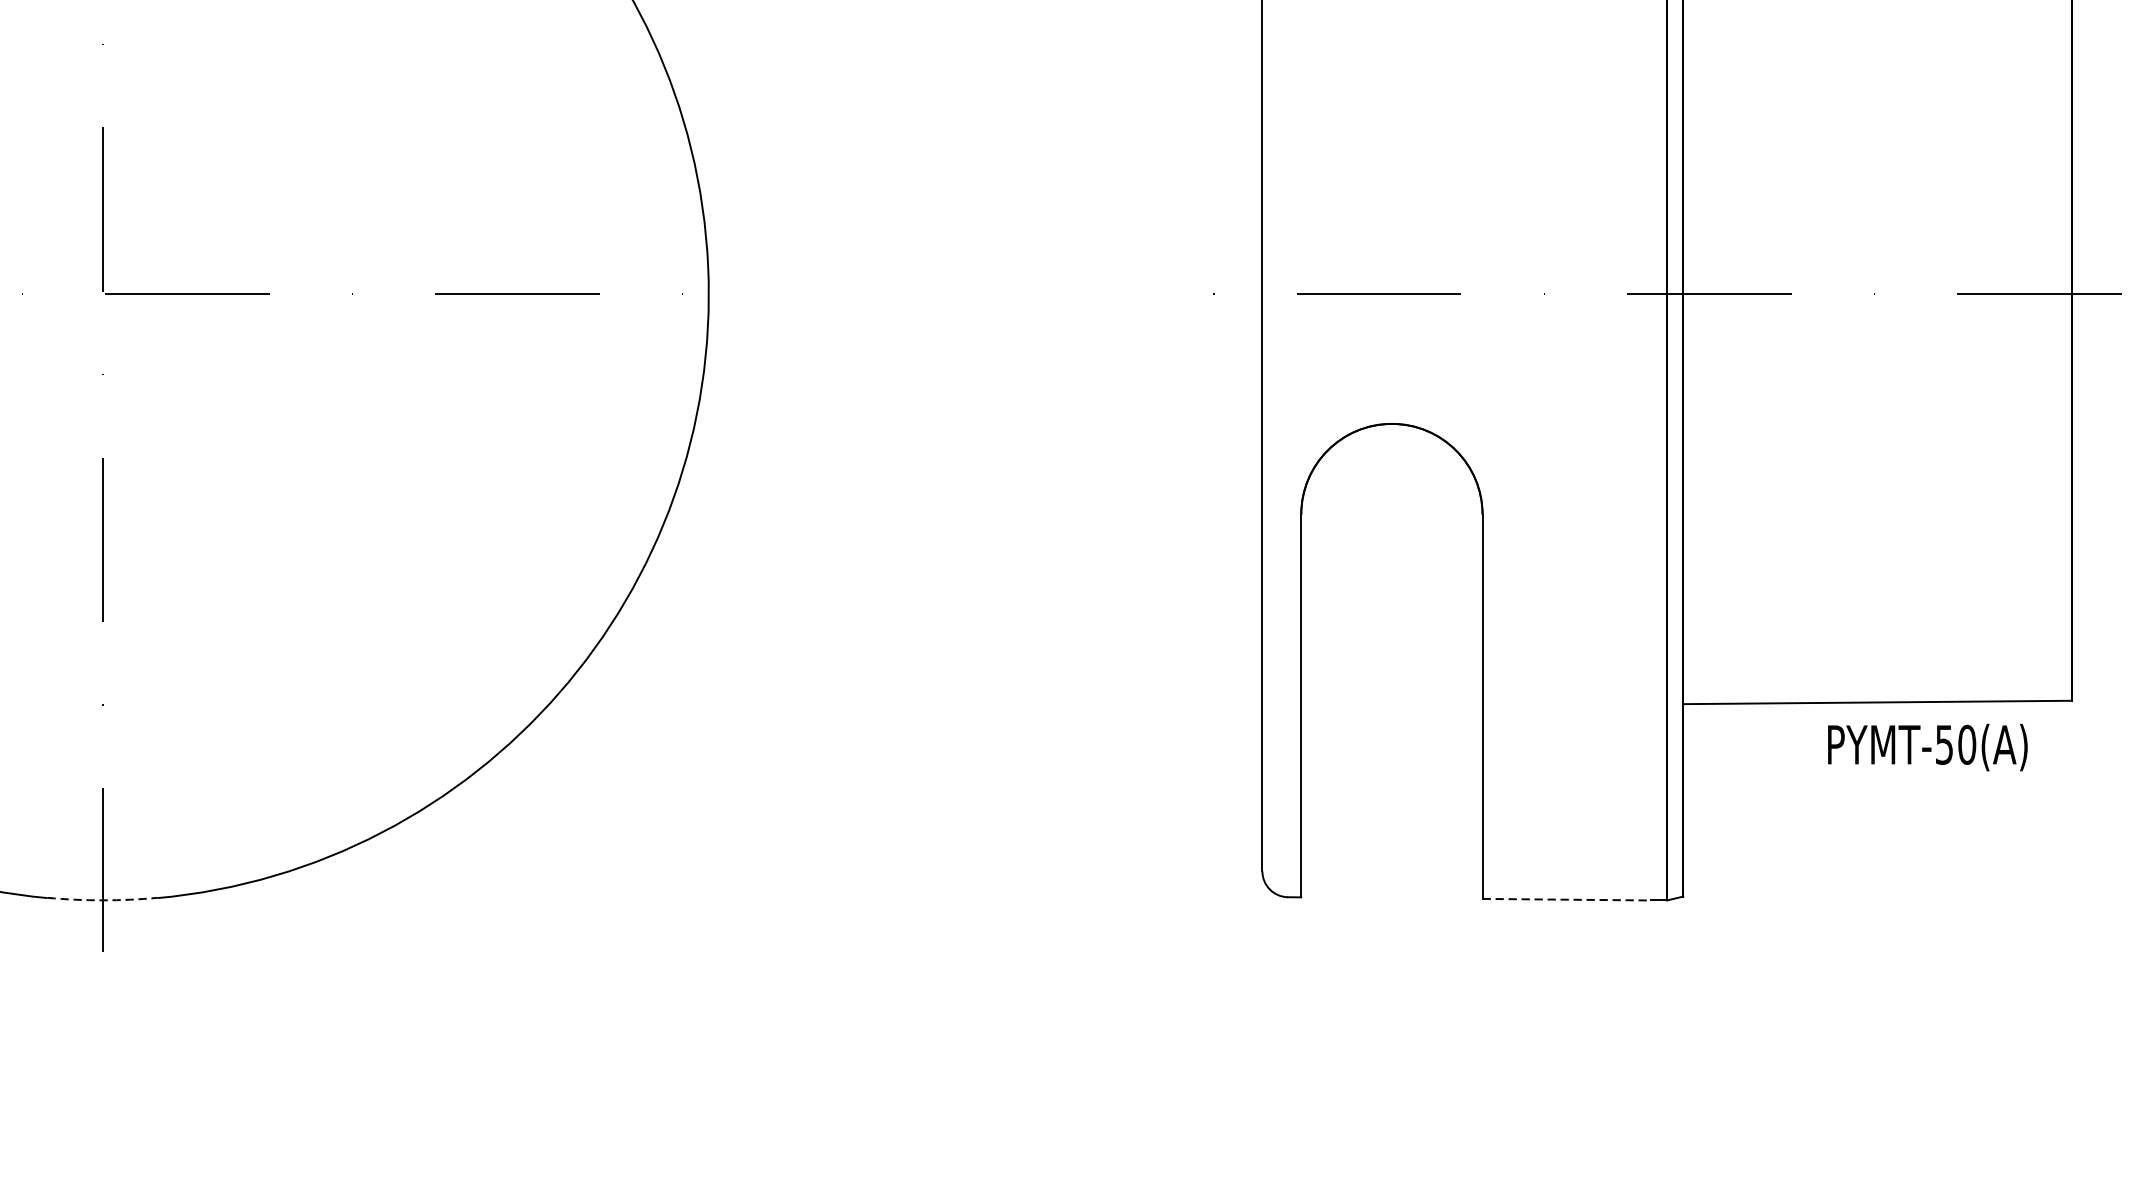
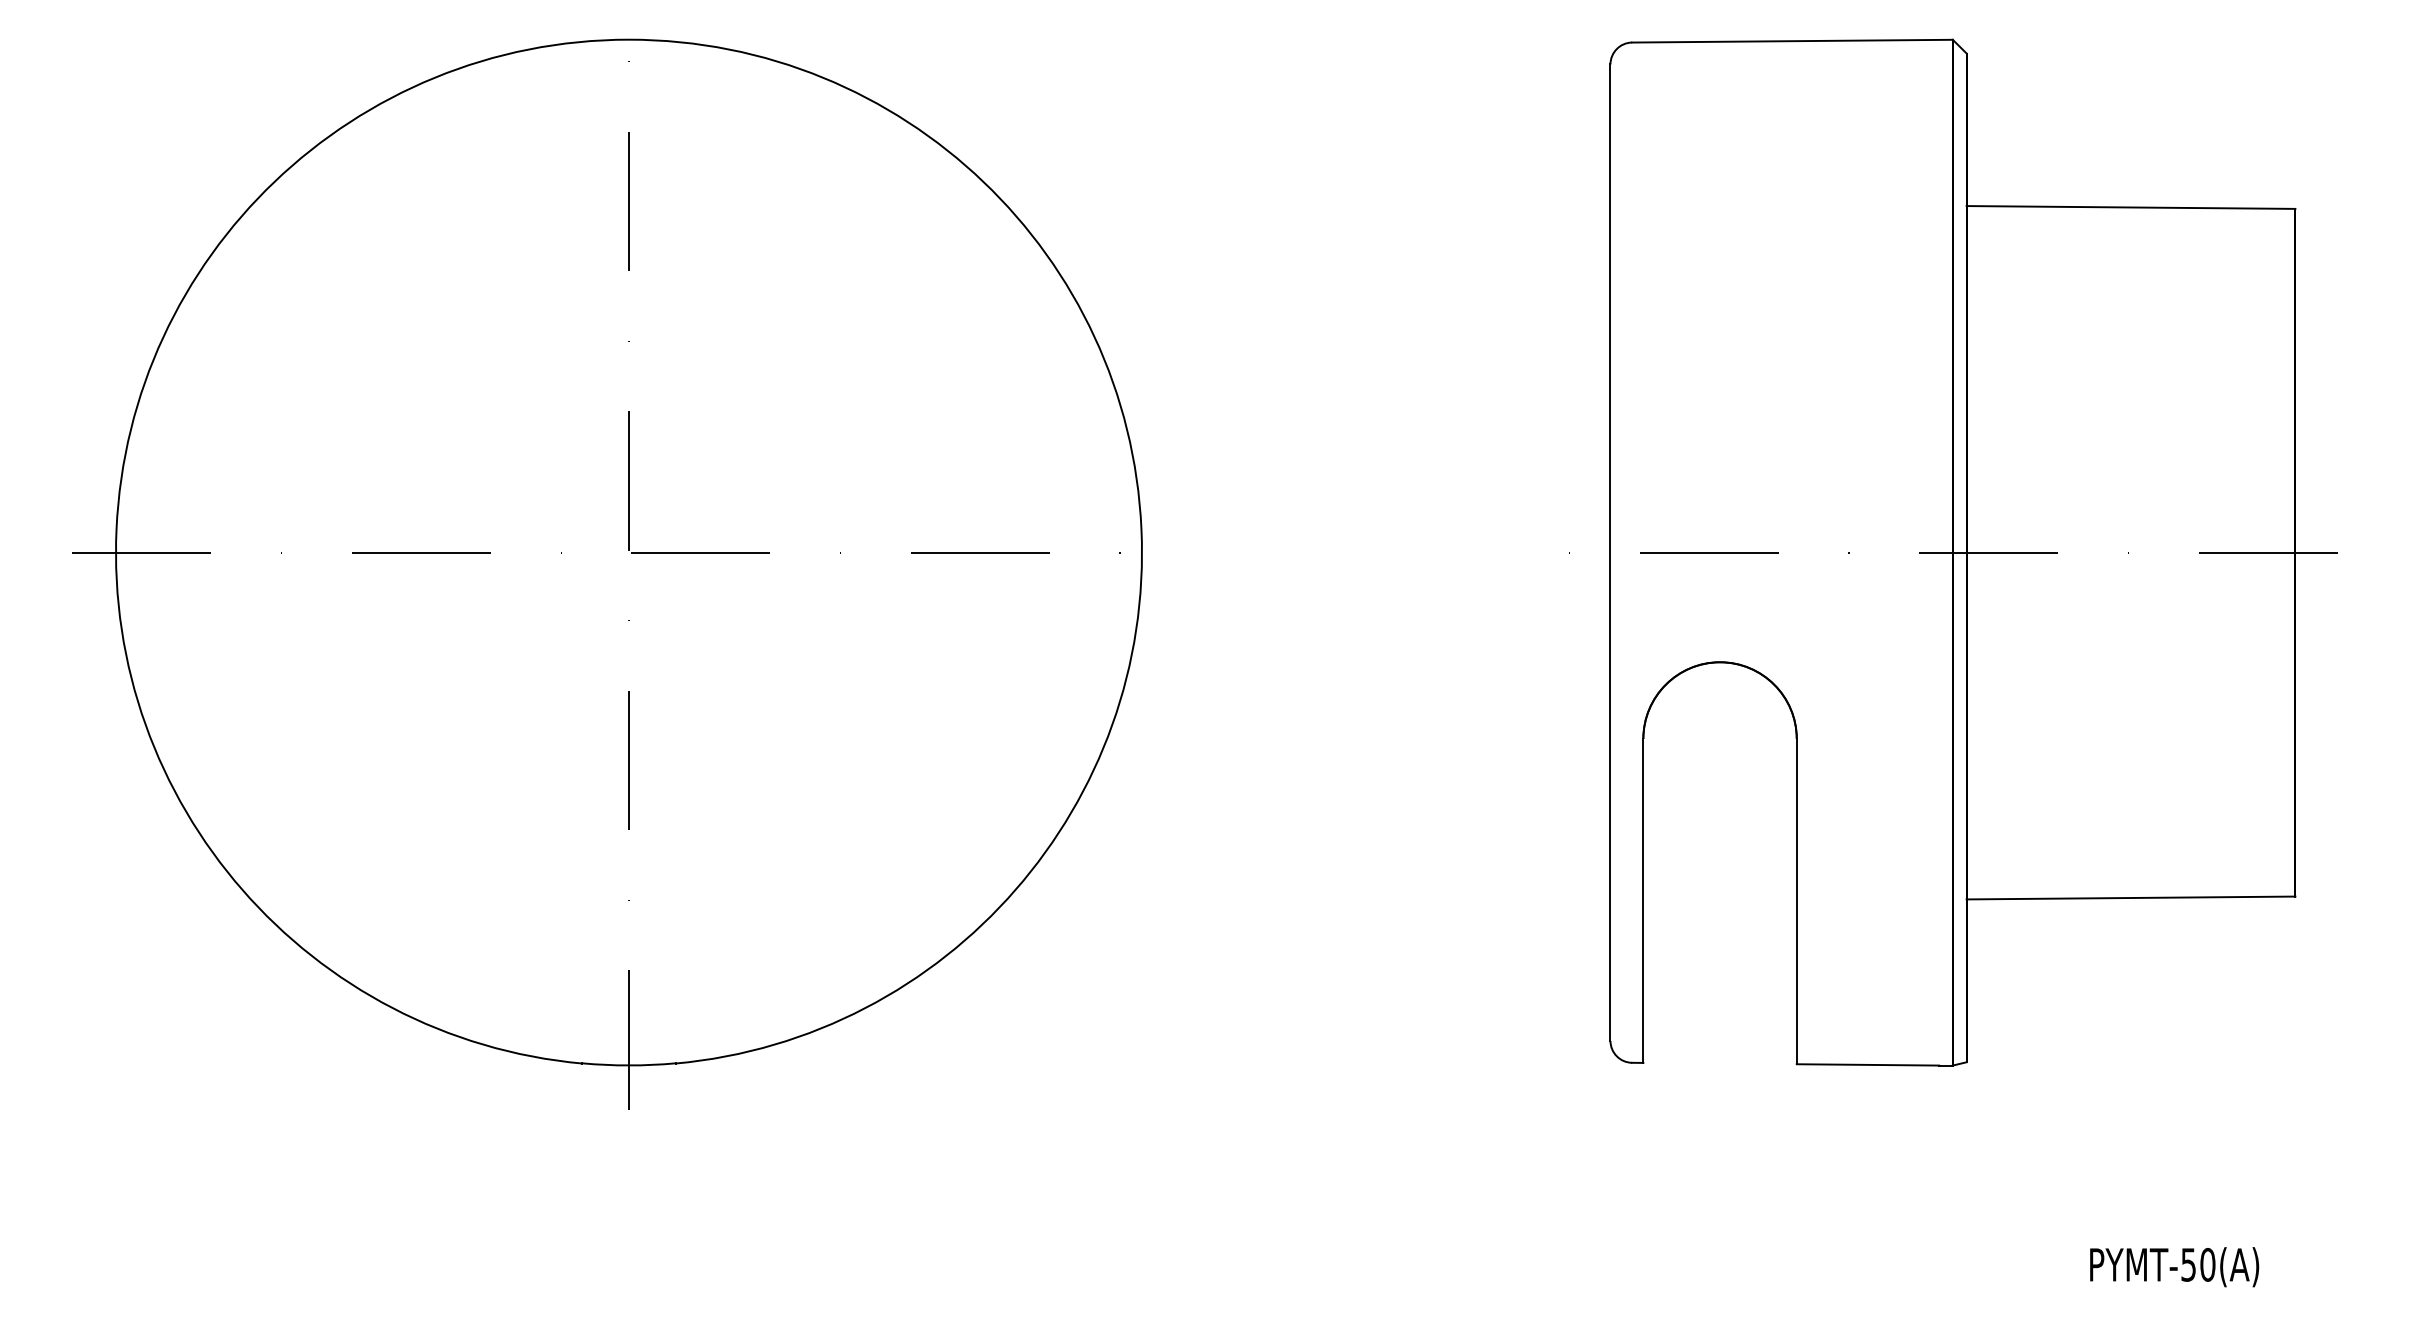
text: (1927, 747) -> (2174, 1267), moved
line: (1567, 899) -> (1868, 1064), dashed -> solid
arc: (103, 900) -> (629, 1065), dashed -> solid

